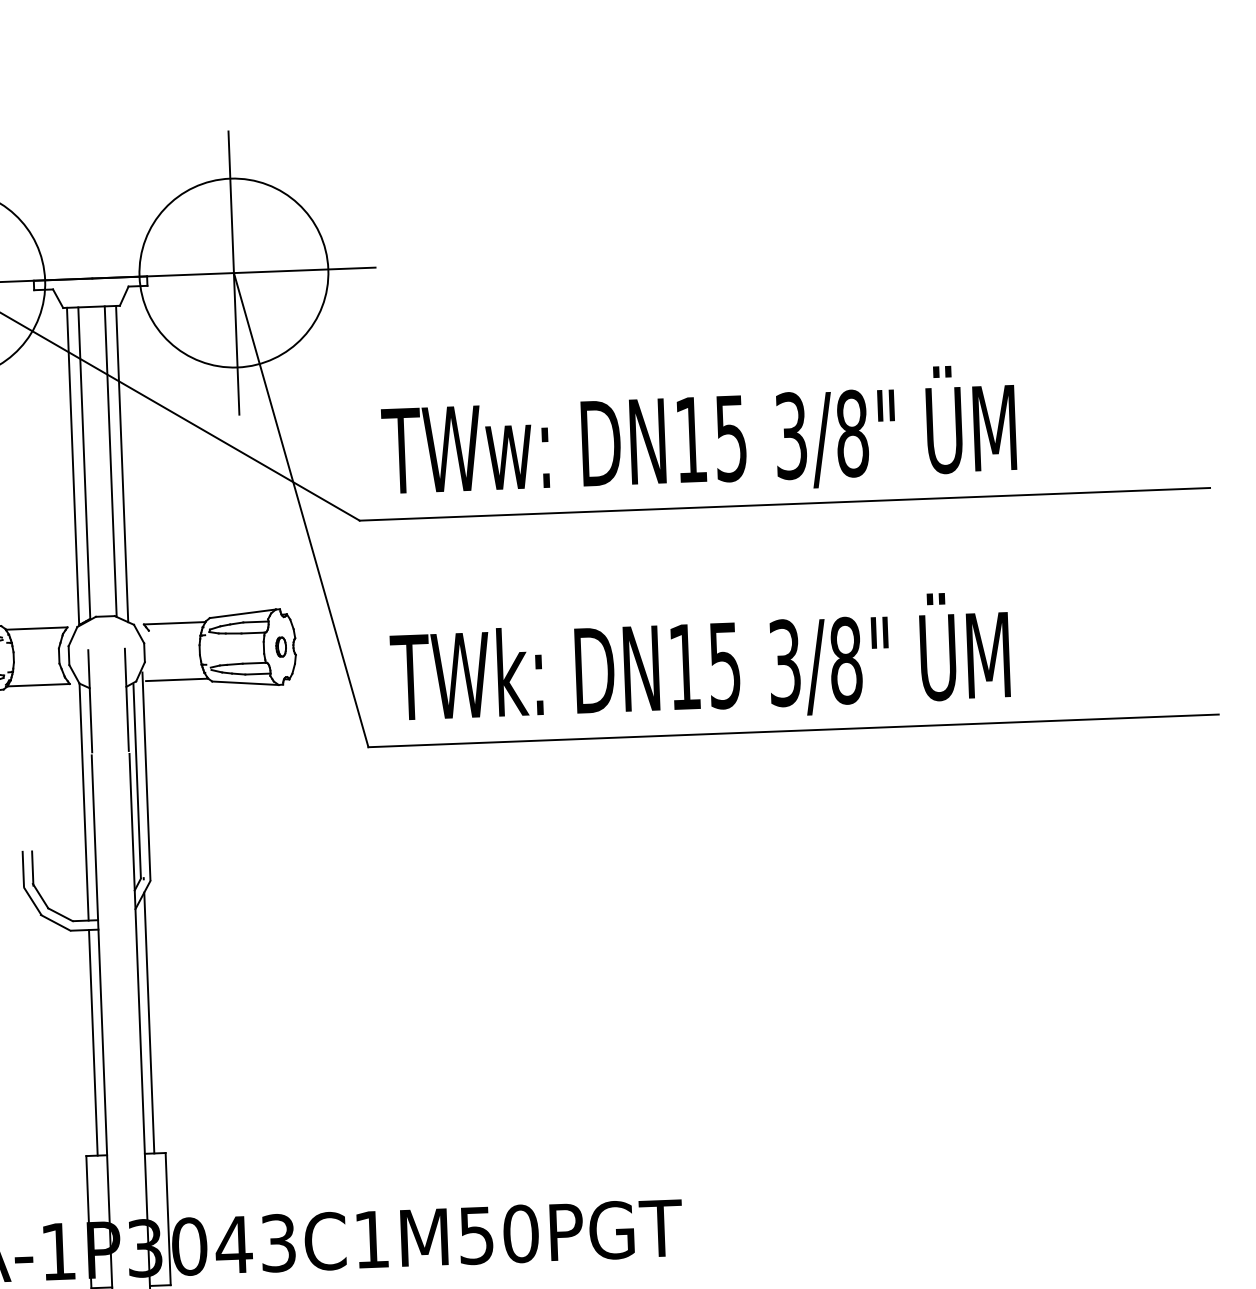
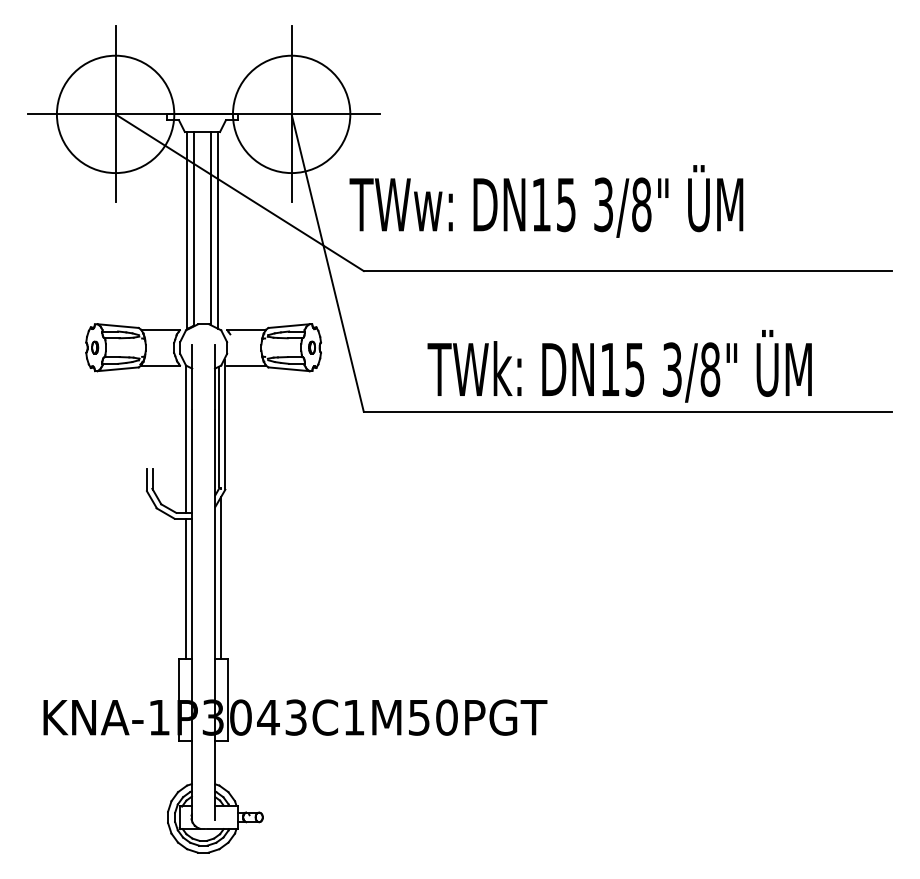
text: (699, 434) -> (546, 201), moved
text: (699, 661) -> (619, 366), moved

